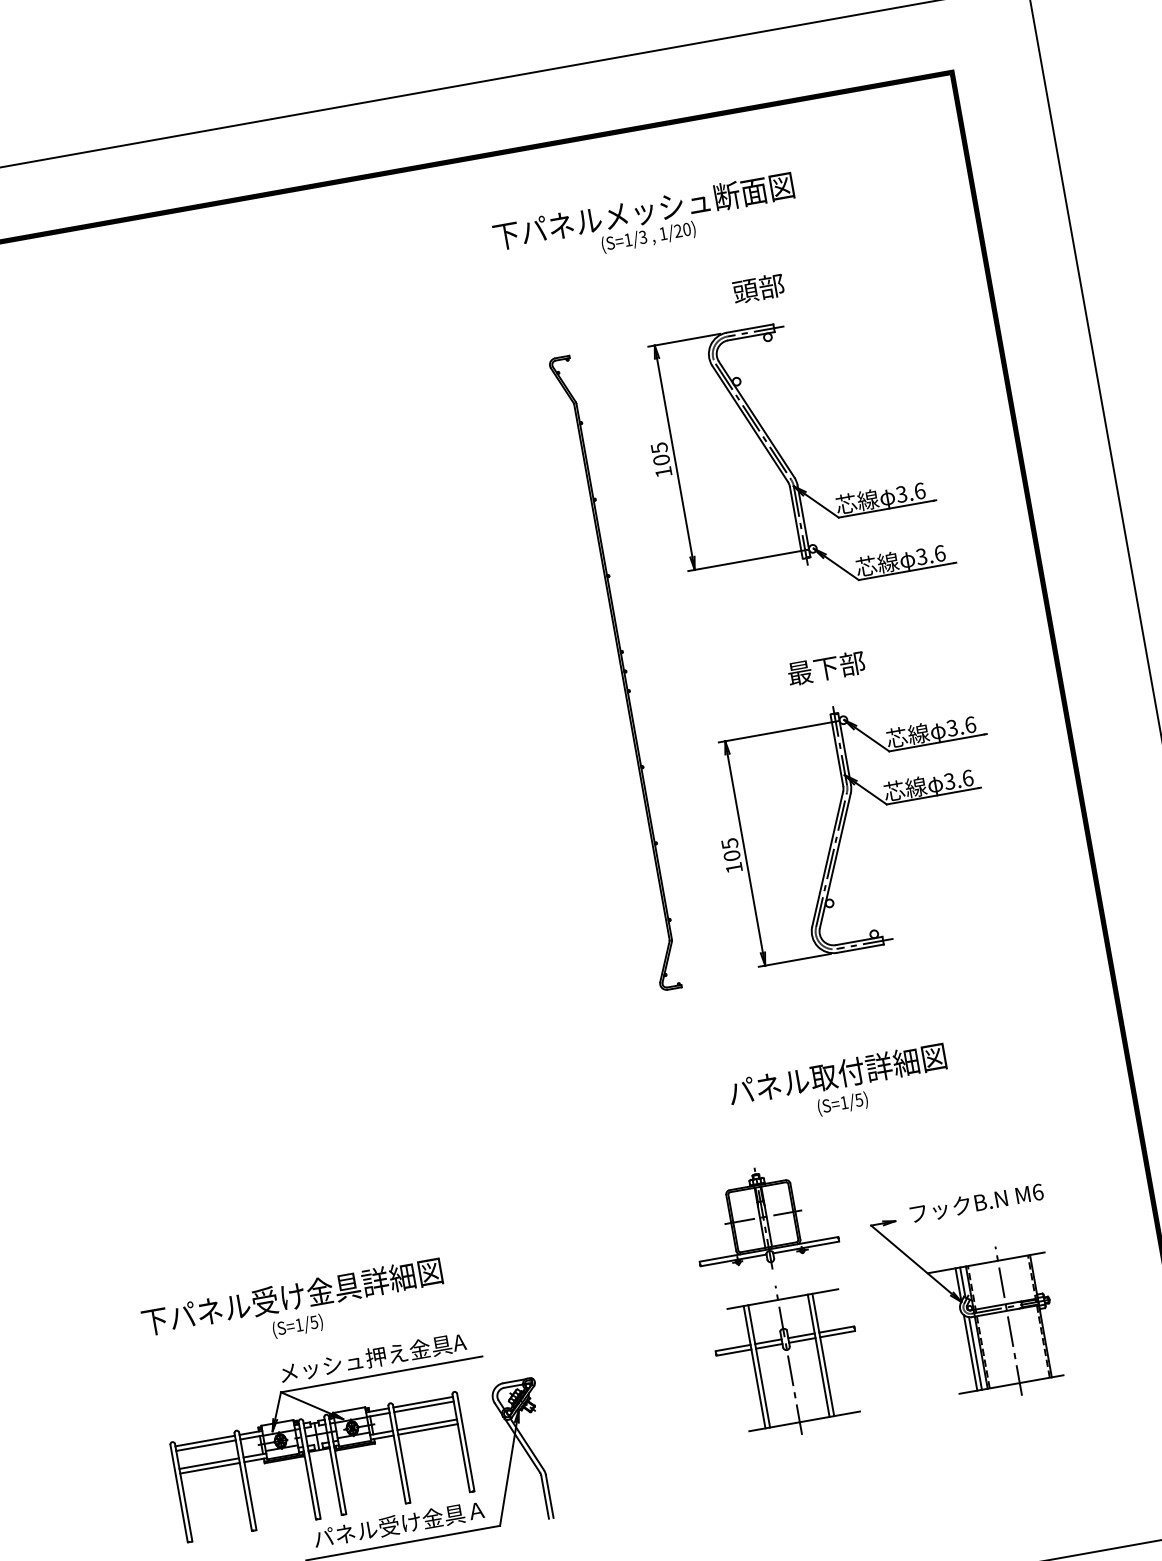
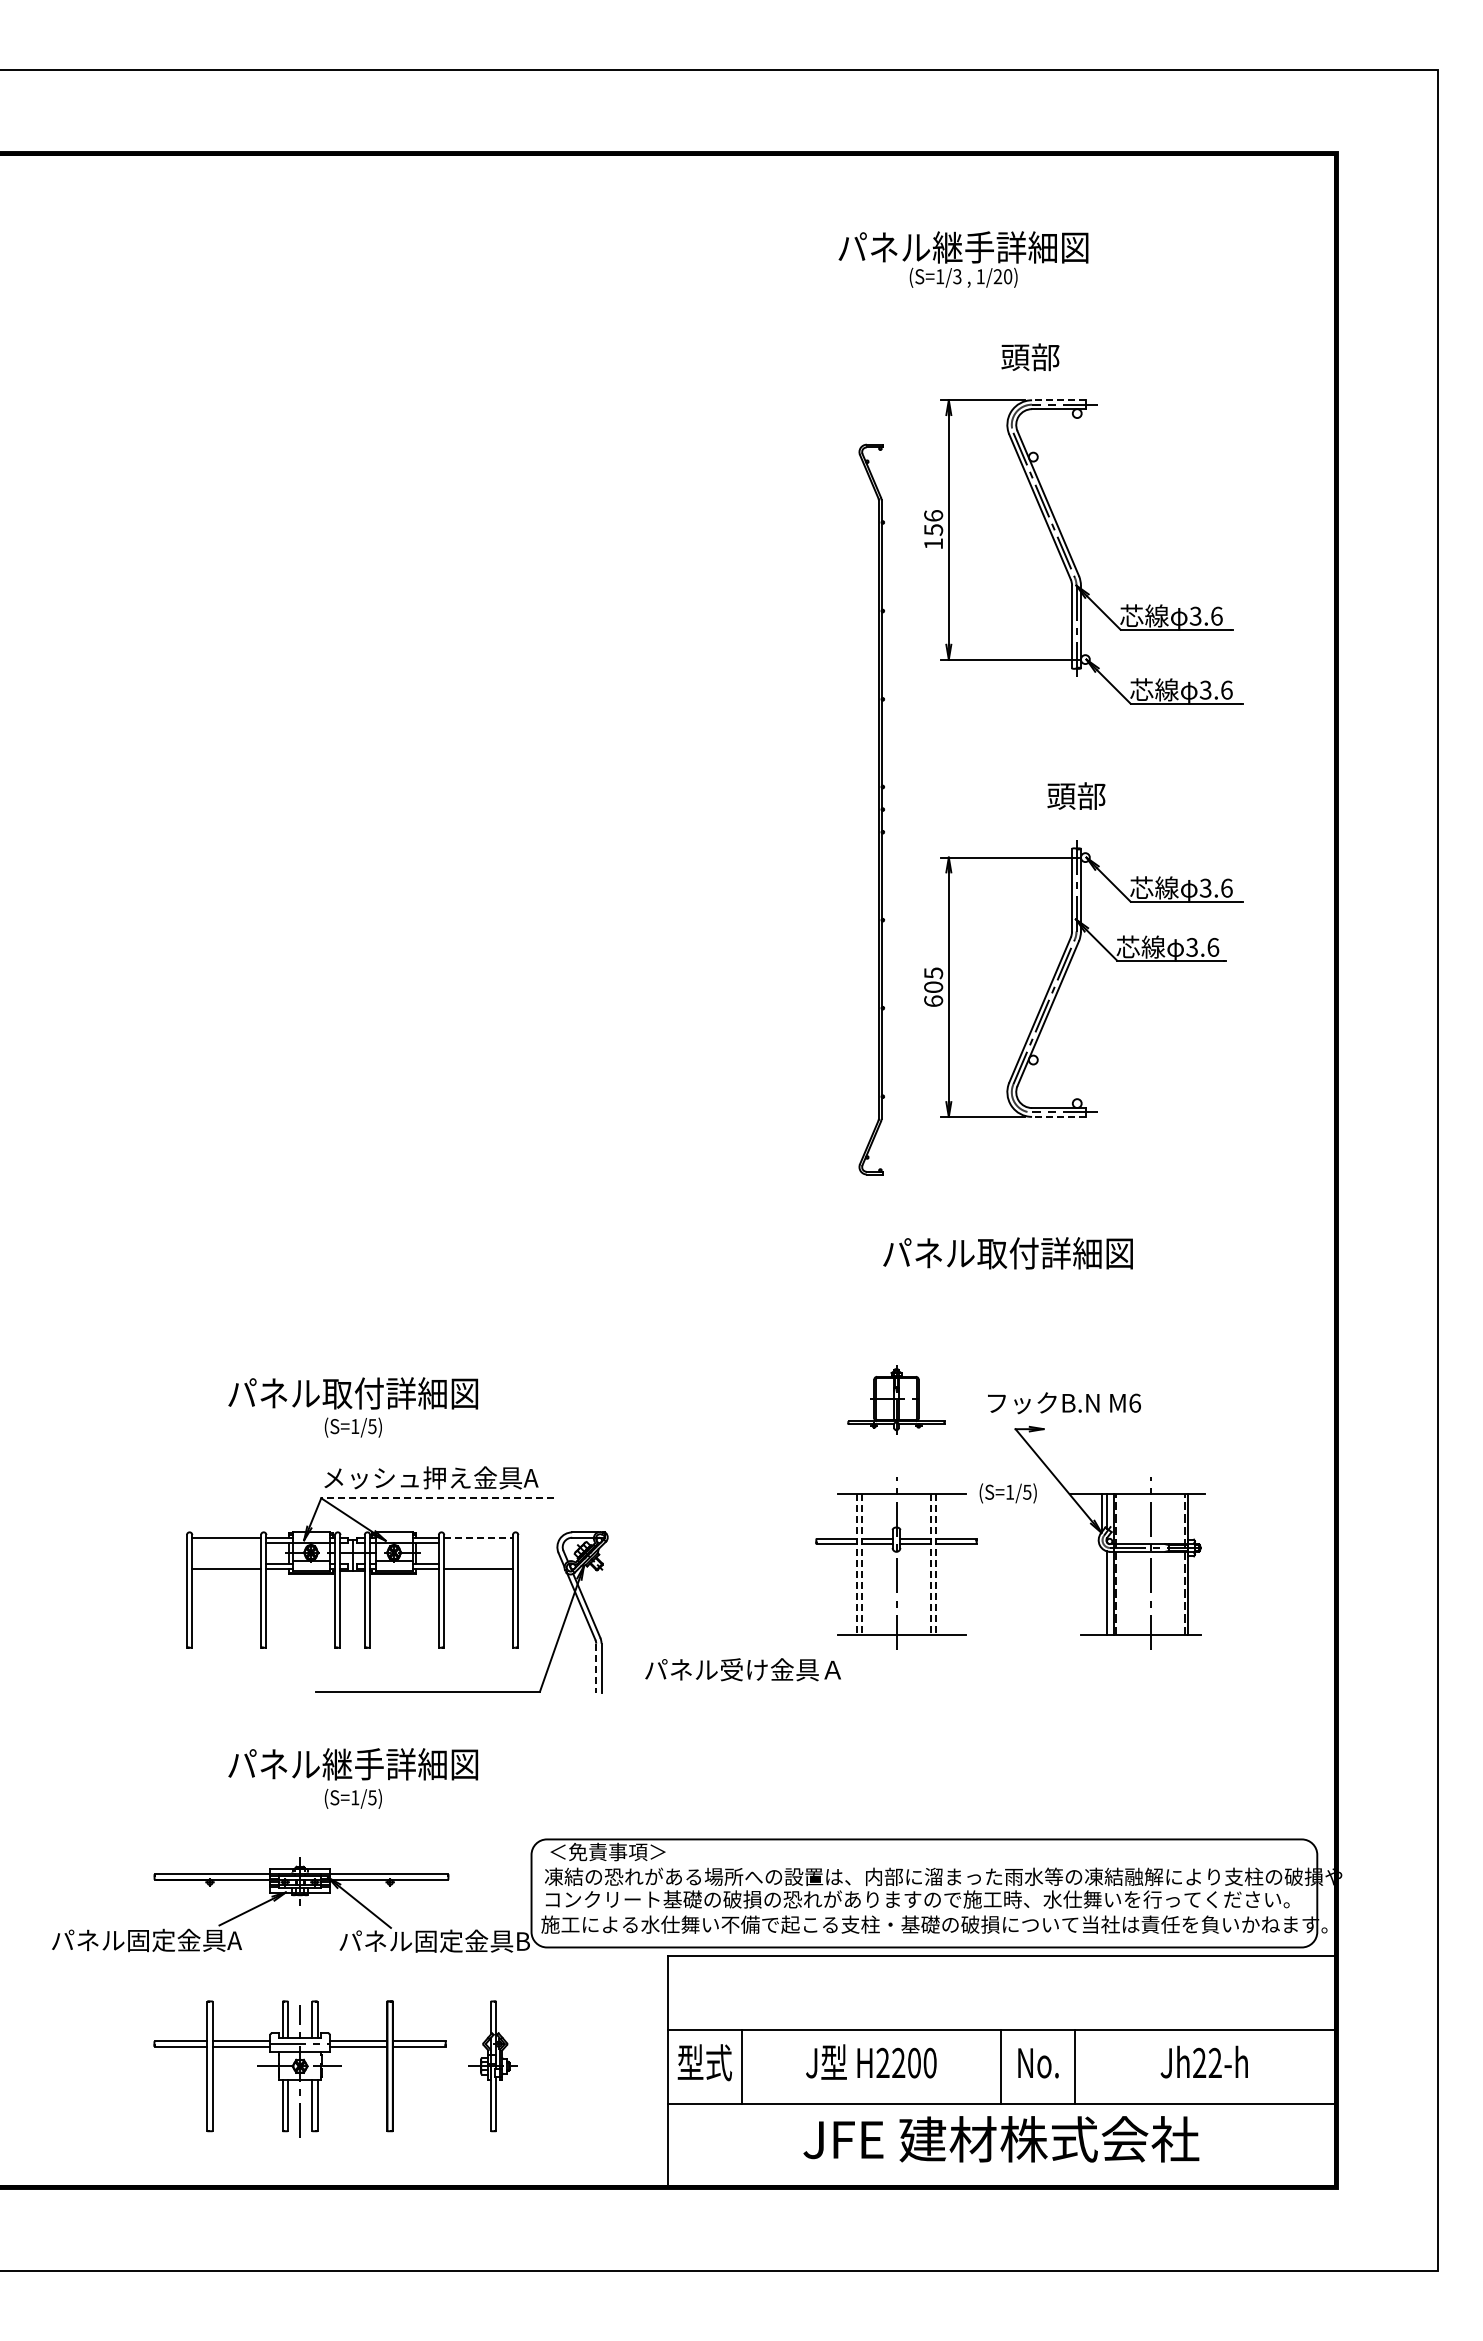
text: (643, 211) -> (963, 247), 下パネルメッシュ断面図 -> パネル継手詳細図
text: (758, 288) -> (1030, 357), moved
line: (749, 328) -> (1058, 400), solid -> dashed
text: (660, 453) -> (933, 522), 105 -> 156
text: (826, 667) -> (1076, 795), 最下部 -> 頭部
part: (621, 672) -> (878, 809), moved
text: (734, 867) -> (933, 1000), 105 -> 605
line: (860, 948) -> (1058, 1116), solid -> dashed
text: (842, 1104) -> (1007, 1493), moved
text: (976, 1203) -> (1064, 1403), moved
part: (763, 1218) -> (896, 1399), size x0.6
text: (291, 1296) -> (352, 1393), 下パネル受け金具詳細図 -> パネル取付詳細図
line: (970, 1352) -> (1101, 1591), removed
line: (823, 1354) -> (936, 1564), solid -> dashed
line: (818, 1355) -> (930, 1564), solid -> dashed
line: (759, 1366) -> (862, 1564), solid -> dashed
line: (754, 1367) -> (856, 1564), solid -> dashed
line: (381, 1374) -> (437, 1498), solid -> dashed
line: (423, 1401) -> (479, 1537), solid -> dashed
line: (424, 1407) -> (478, 1543), removed
line: (427, 1424) -> (478, 1563), removed
line: (205, 1446) -> (226, 1543), removed
line: (209, 1463) -> (226, 1563), removed
line: (545, 1497) -> (596, 1668), solid -> dashed
text: (398, 1524) -> (742, 1669), moved

